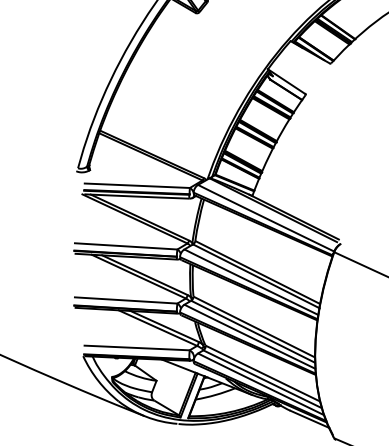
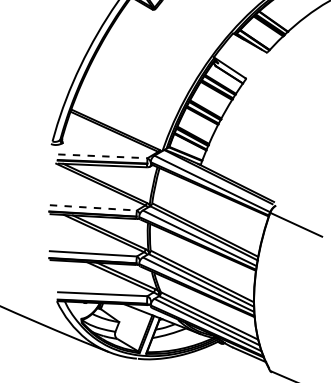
line: (136, 185) -> (102, 156), solid -> dashed
line: (126, 245) -> (93, 207), solid -> dashed

